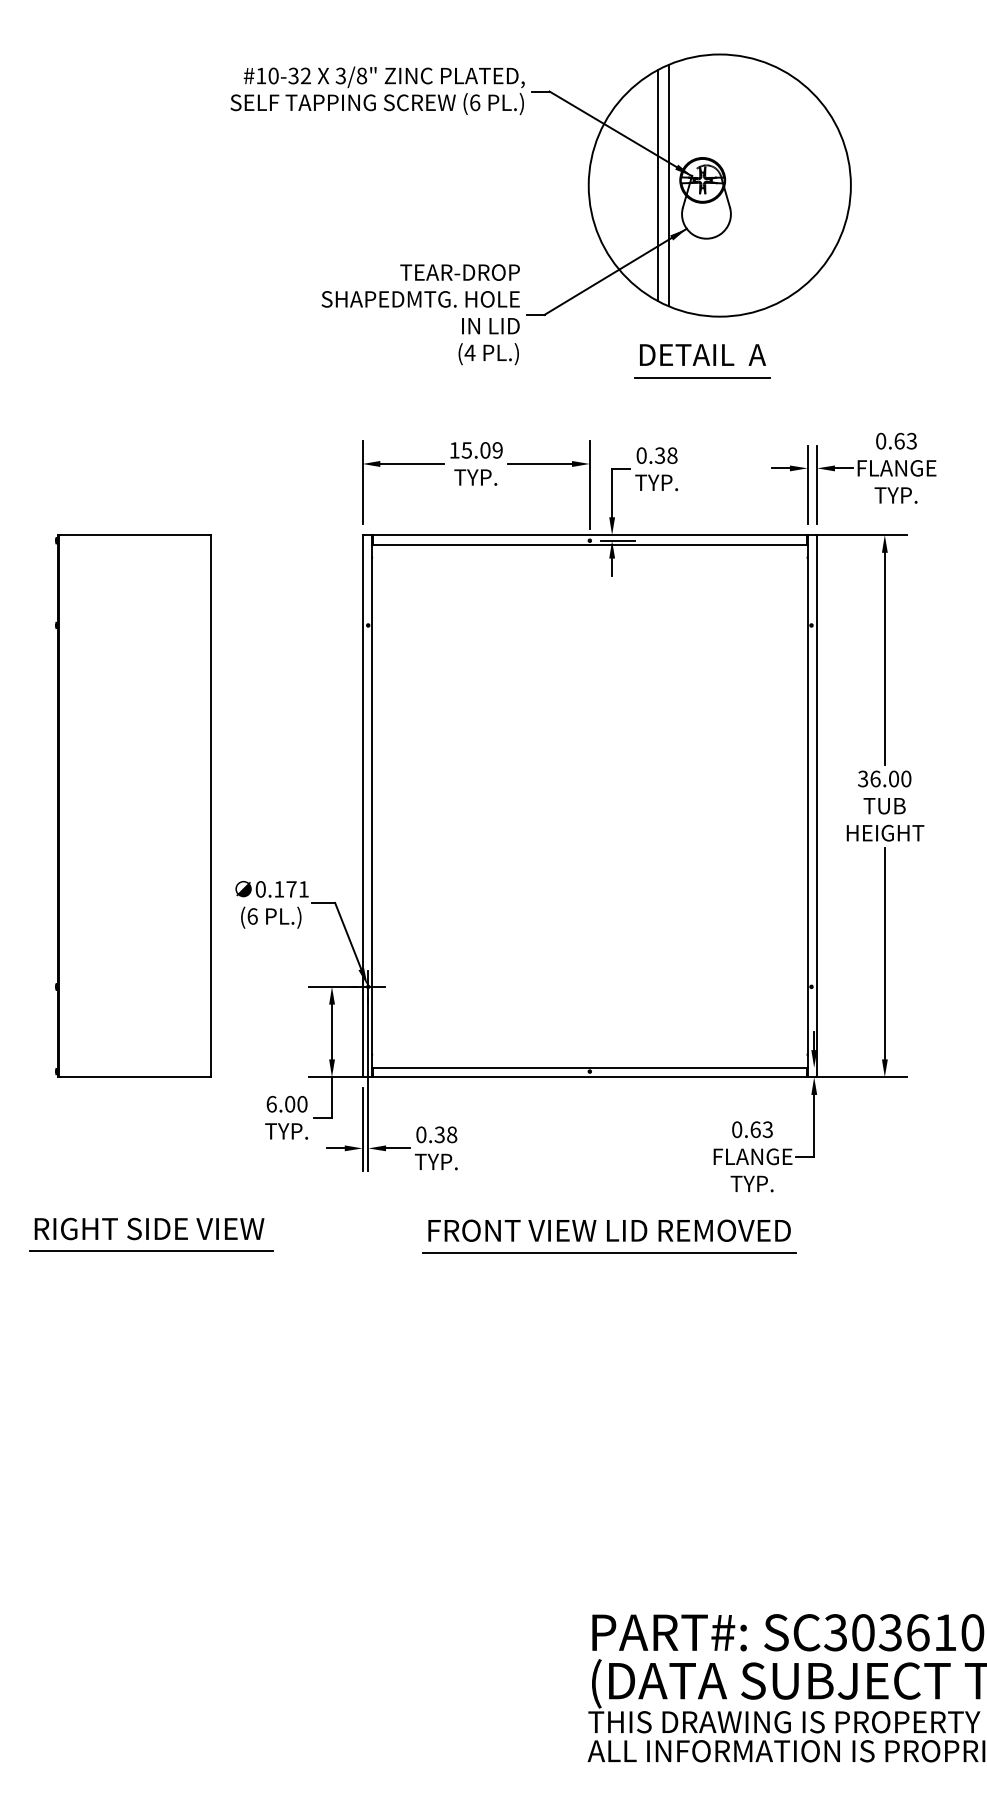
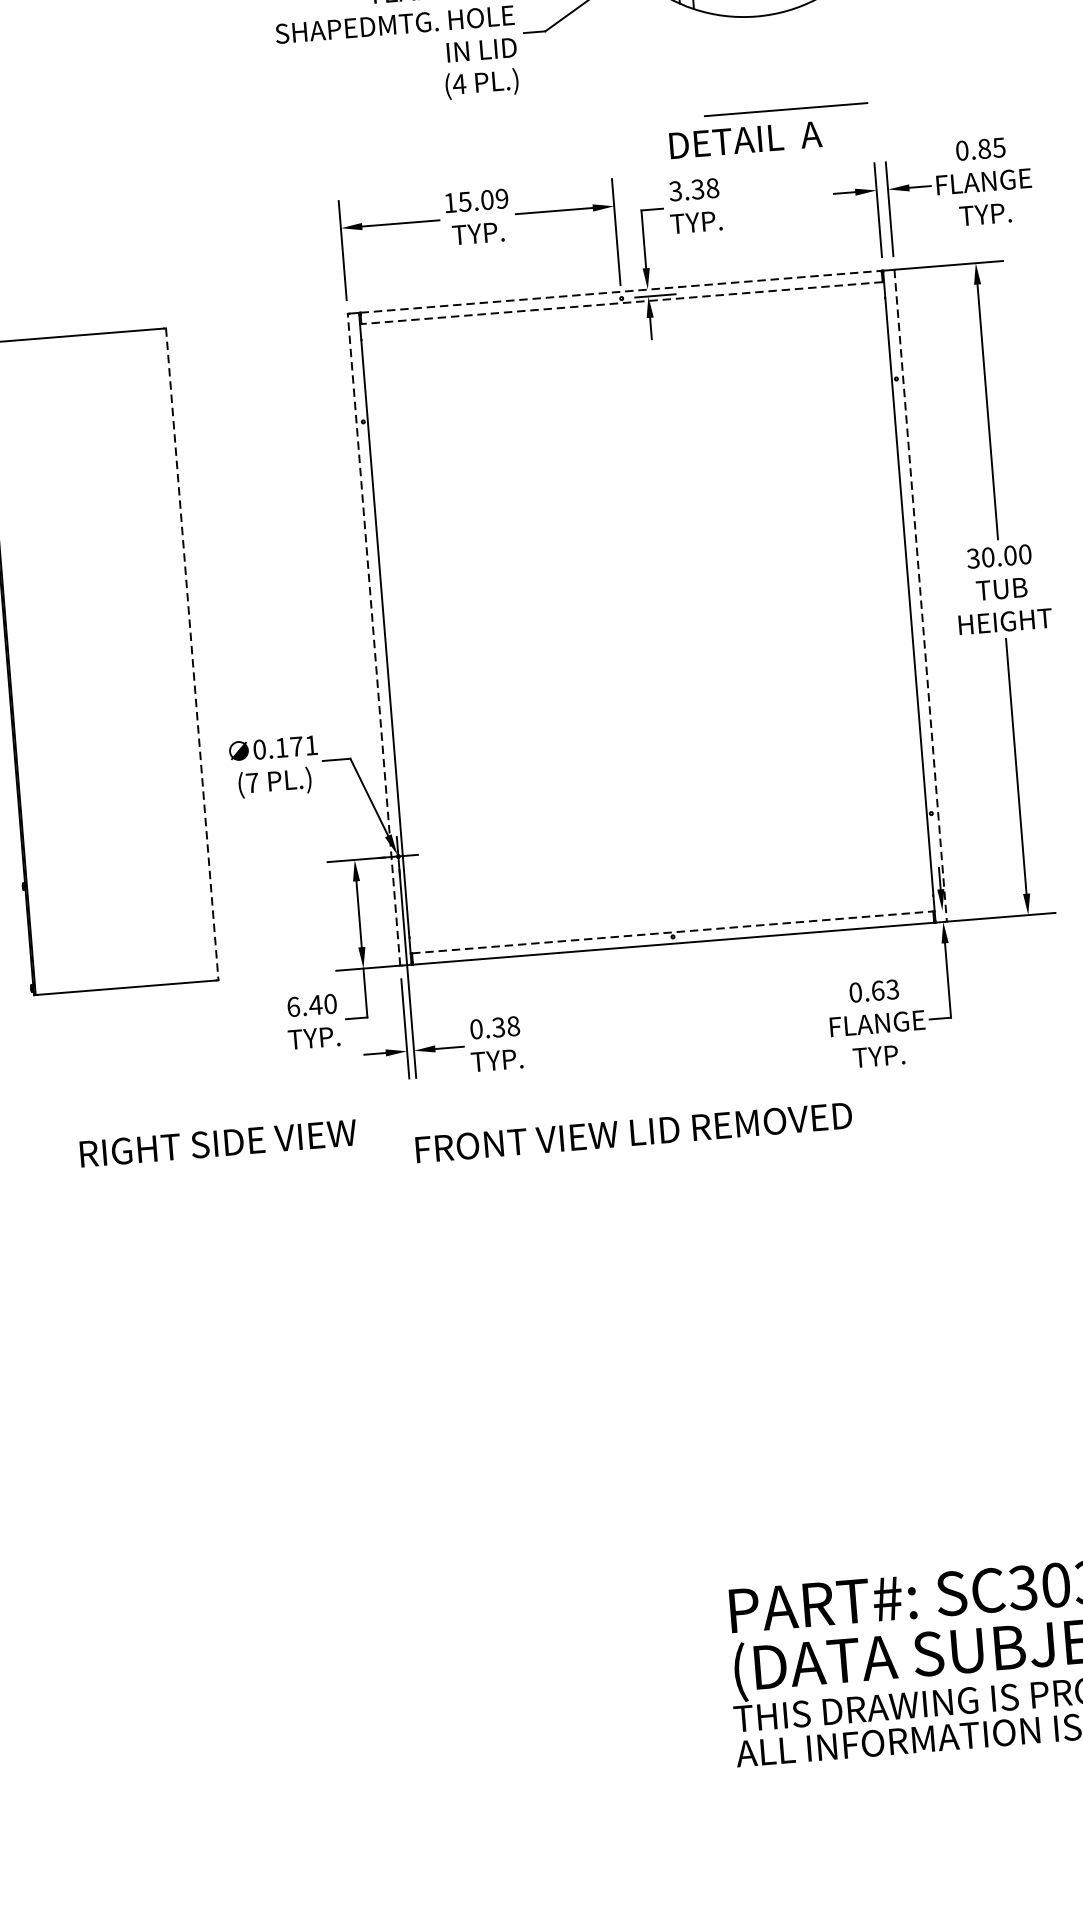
text: (702, 354) -> (745, 139), moved
line: (702, 377) -> (786, 109), moved
text: (905, 440) -> (991, 147), 0.63 -> 0.85
text: (641, 455) -> (675, 191), 0.38 -> 3.38
line: (589, 535) -> (620, 292), solid -> dashed
line: (589, 544) -> (621, 303), solid -> dashed
text: (875, 778) -> (988, 556), 36.00 -> 30.00
line: (362, 805) -> (373, 638), solid -> dashed
line: (211, 806) -> (192, 654), solid -> dashed
line: (817, 806) -> (921, 596), solid -> dashed
text: (252, 916) -> (252, 783), (6 -> (7
line: (589, 1067) -> (672, 932), solid -> dashed
text: (289, 1103) -> (314, 1004), 6.00 -> 6.40
text: (149, 1228) -> (218, 1142), moved
text: (609, 1230) -> (633, 1132), moved
line: (150, 1251) -> (162, 1195), removed
line: (609, 1252) -> (714, 1152), removed

